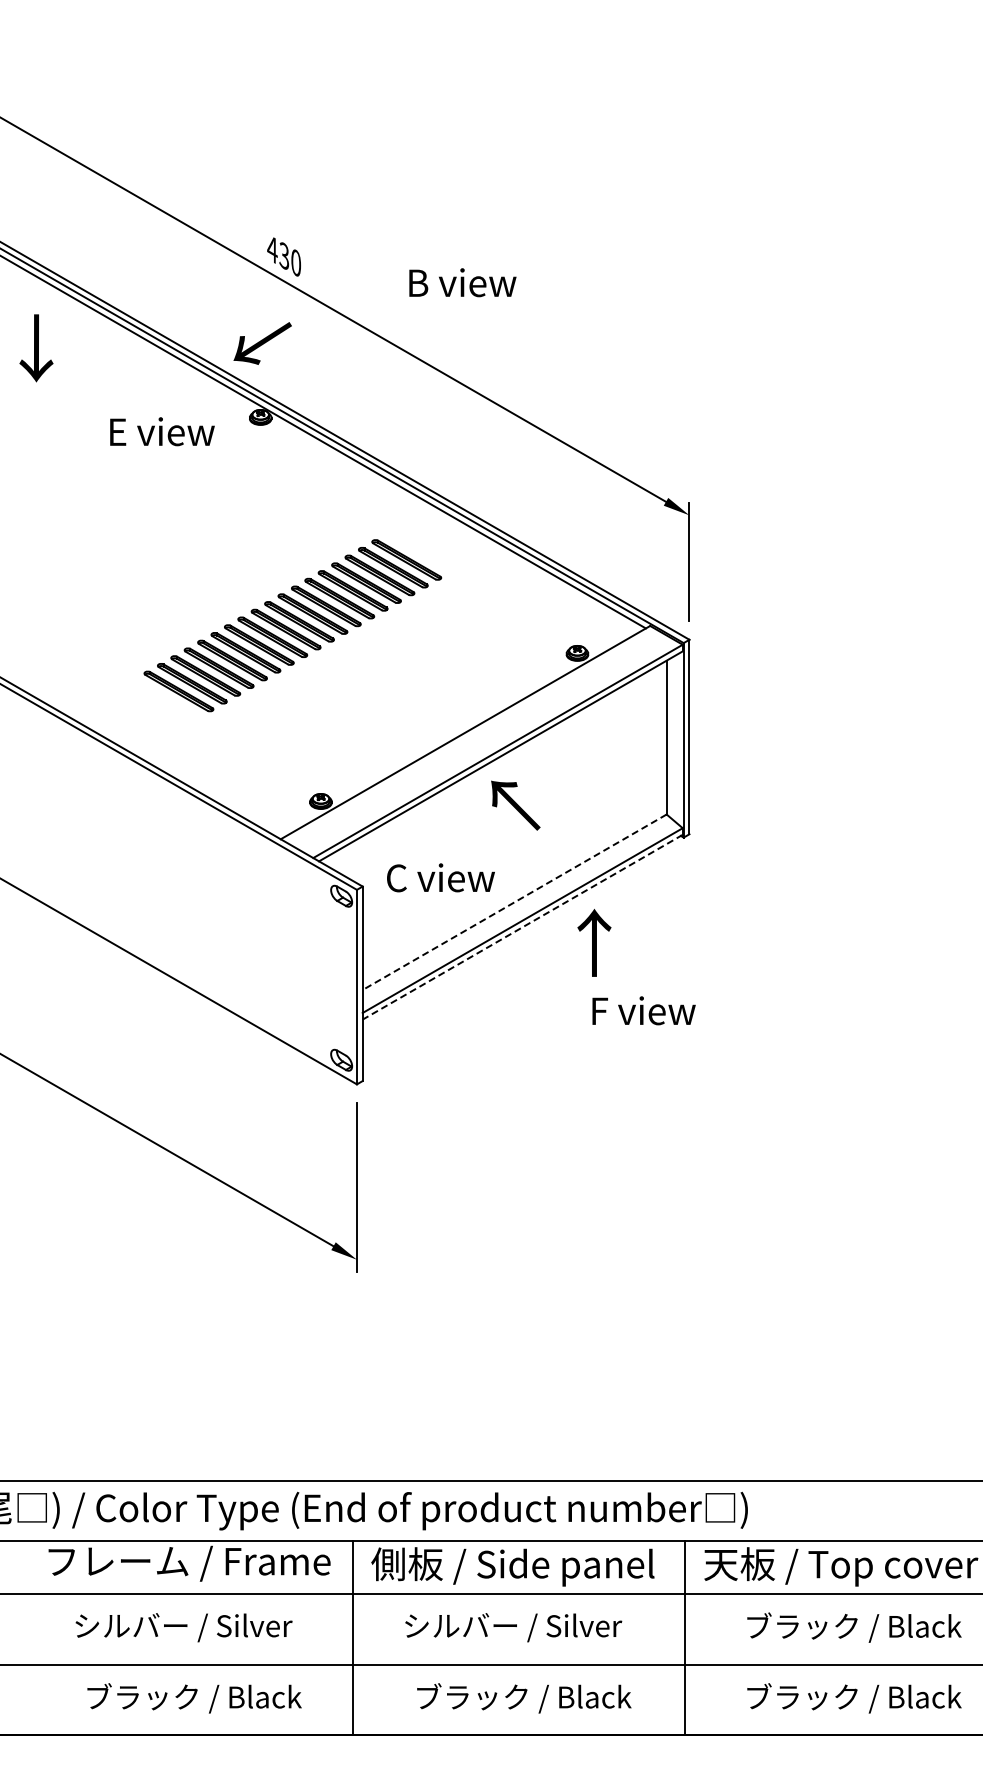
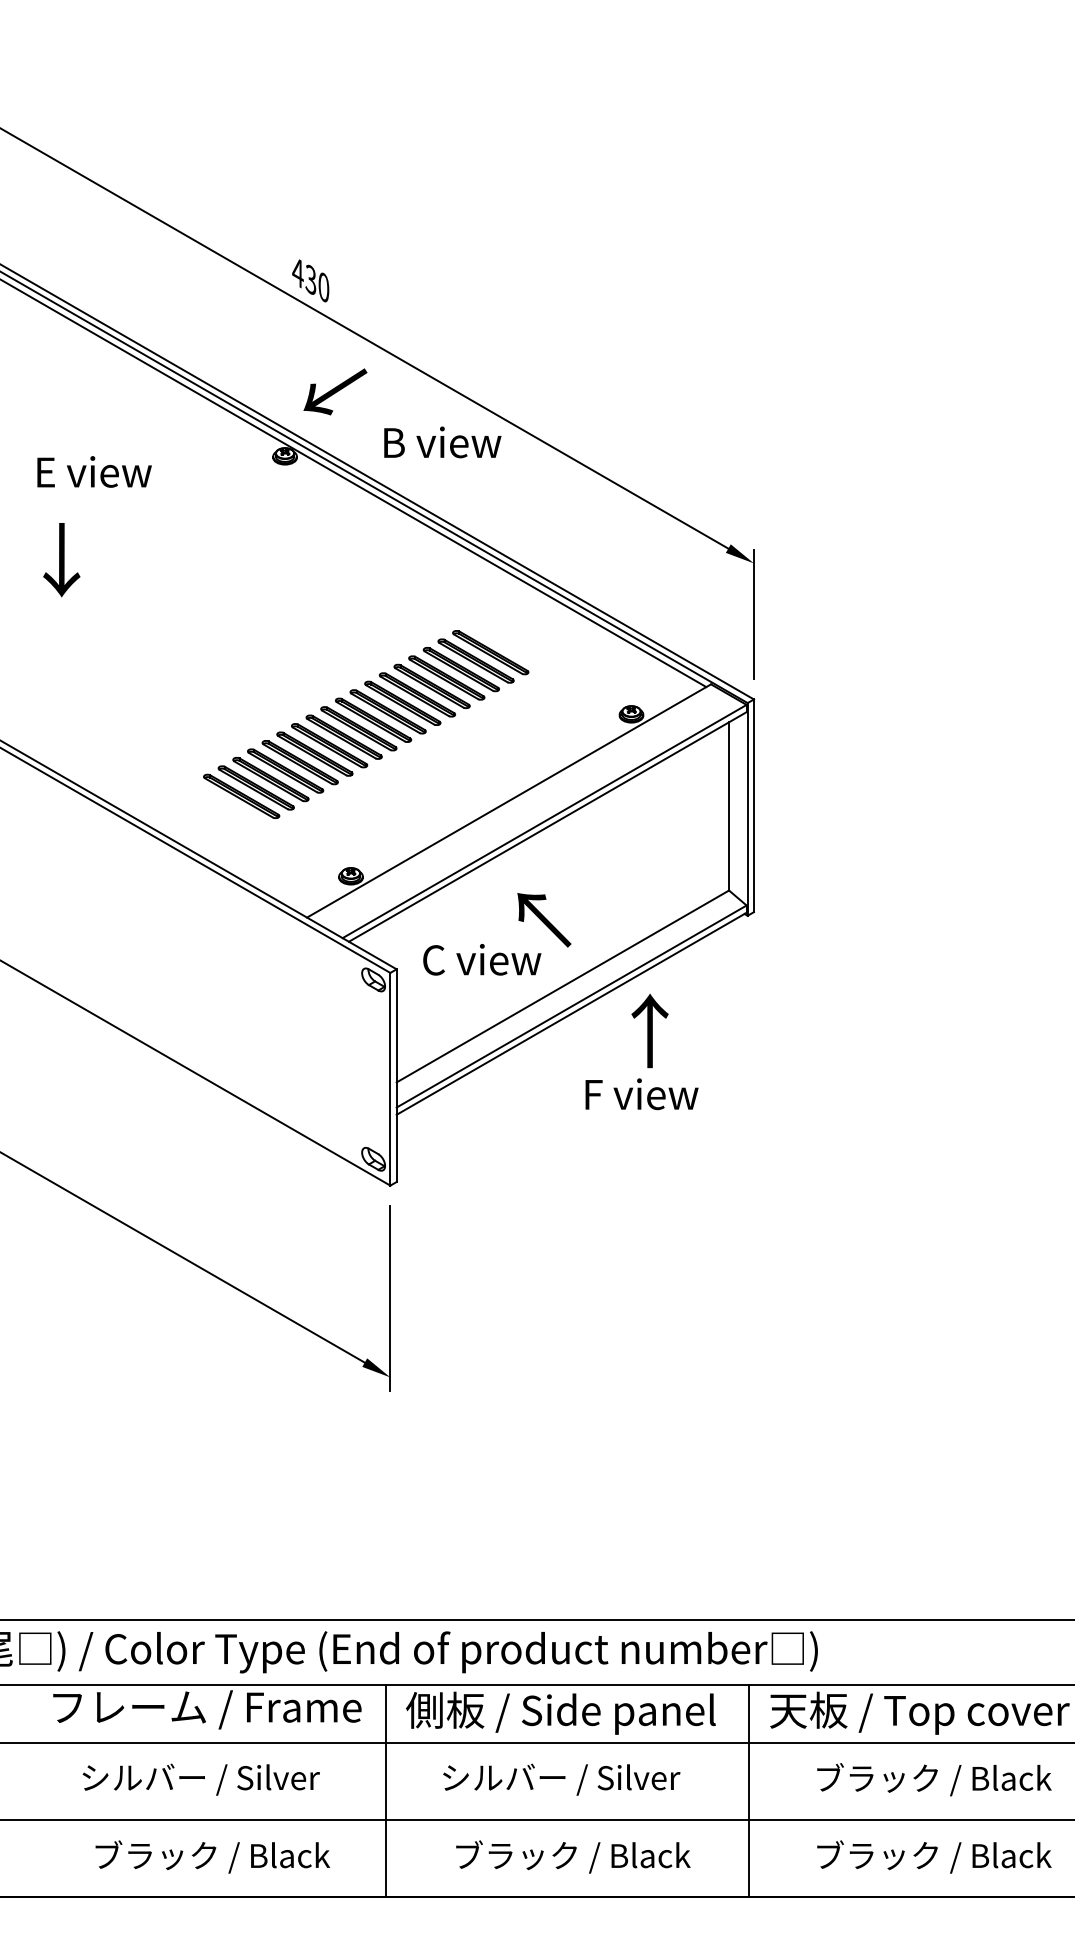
text: (462, 282) -> (442, 442), moved
text: (262, 343) -> (335, 391), moved
text: (36, 348) -> (61, 560), moved
text: (162, 431) -> (94, 471), moved
part: (292, 625) -> (365, 724), moved
text: (515, 805) -> (544, 920), moved
line: (514, 902) -> (562, 986), dashed -> solid
line: (522, 927) -> (571, 1014), dashed -> solid
text: (643, 1010) -> (641, 1093), moved

